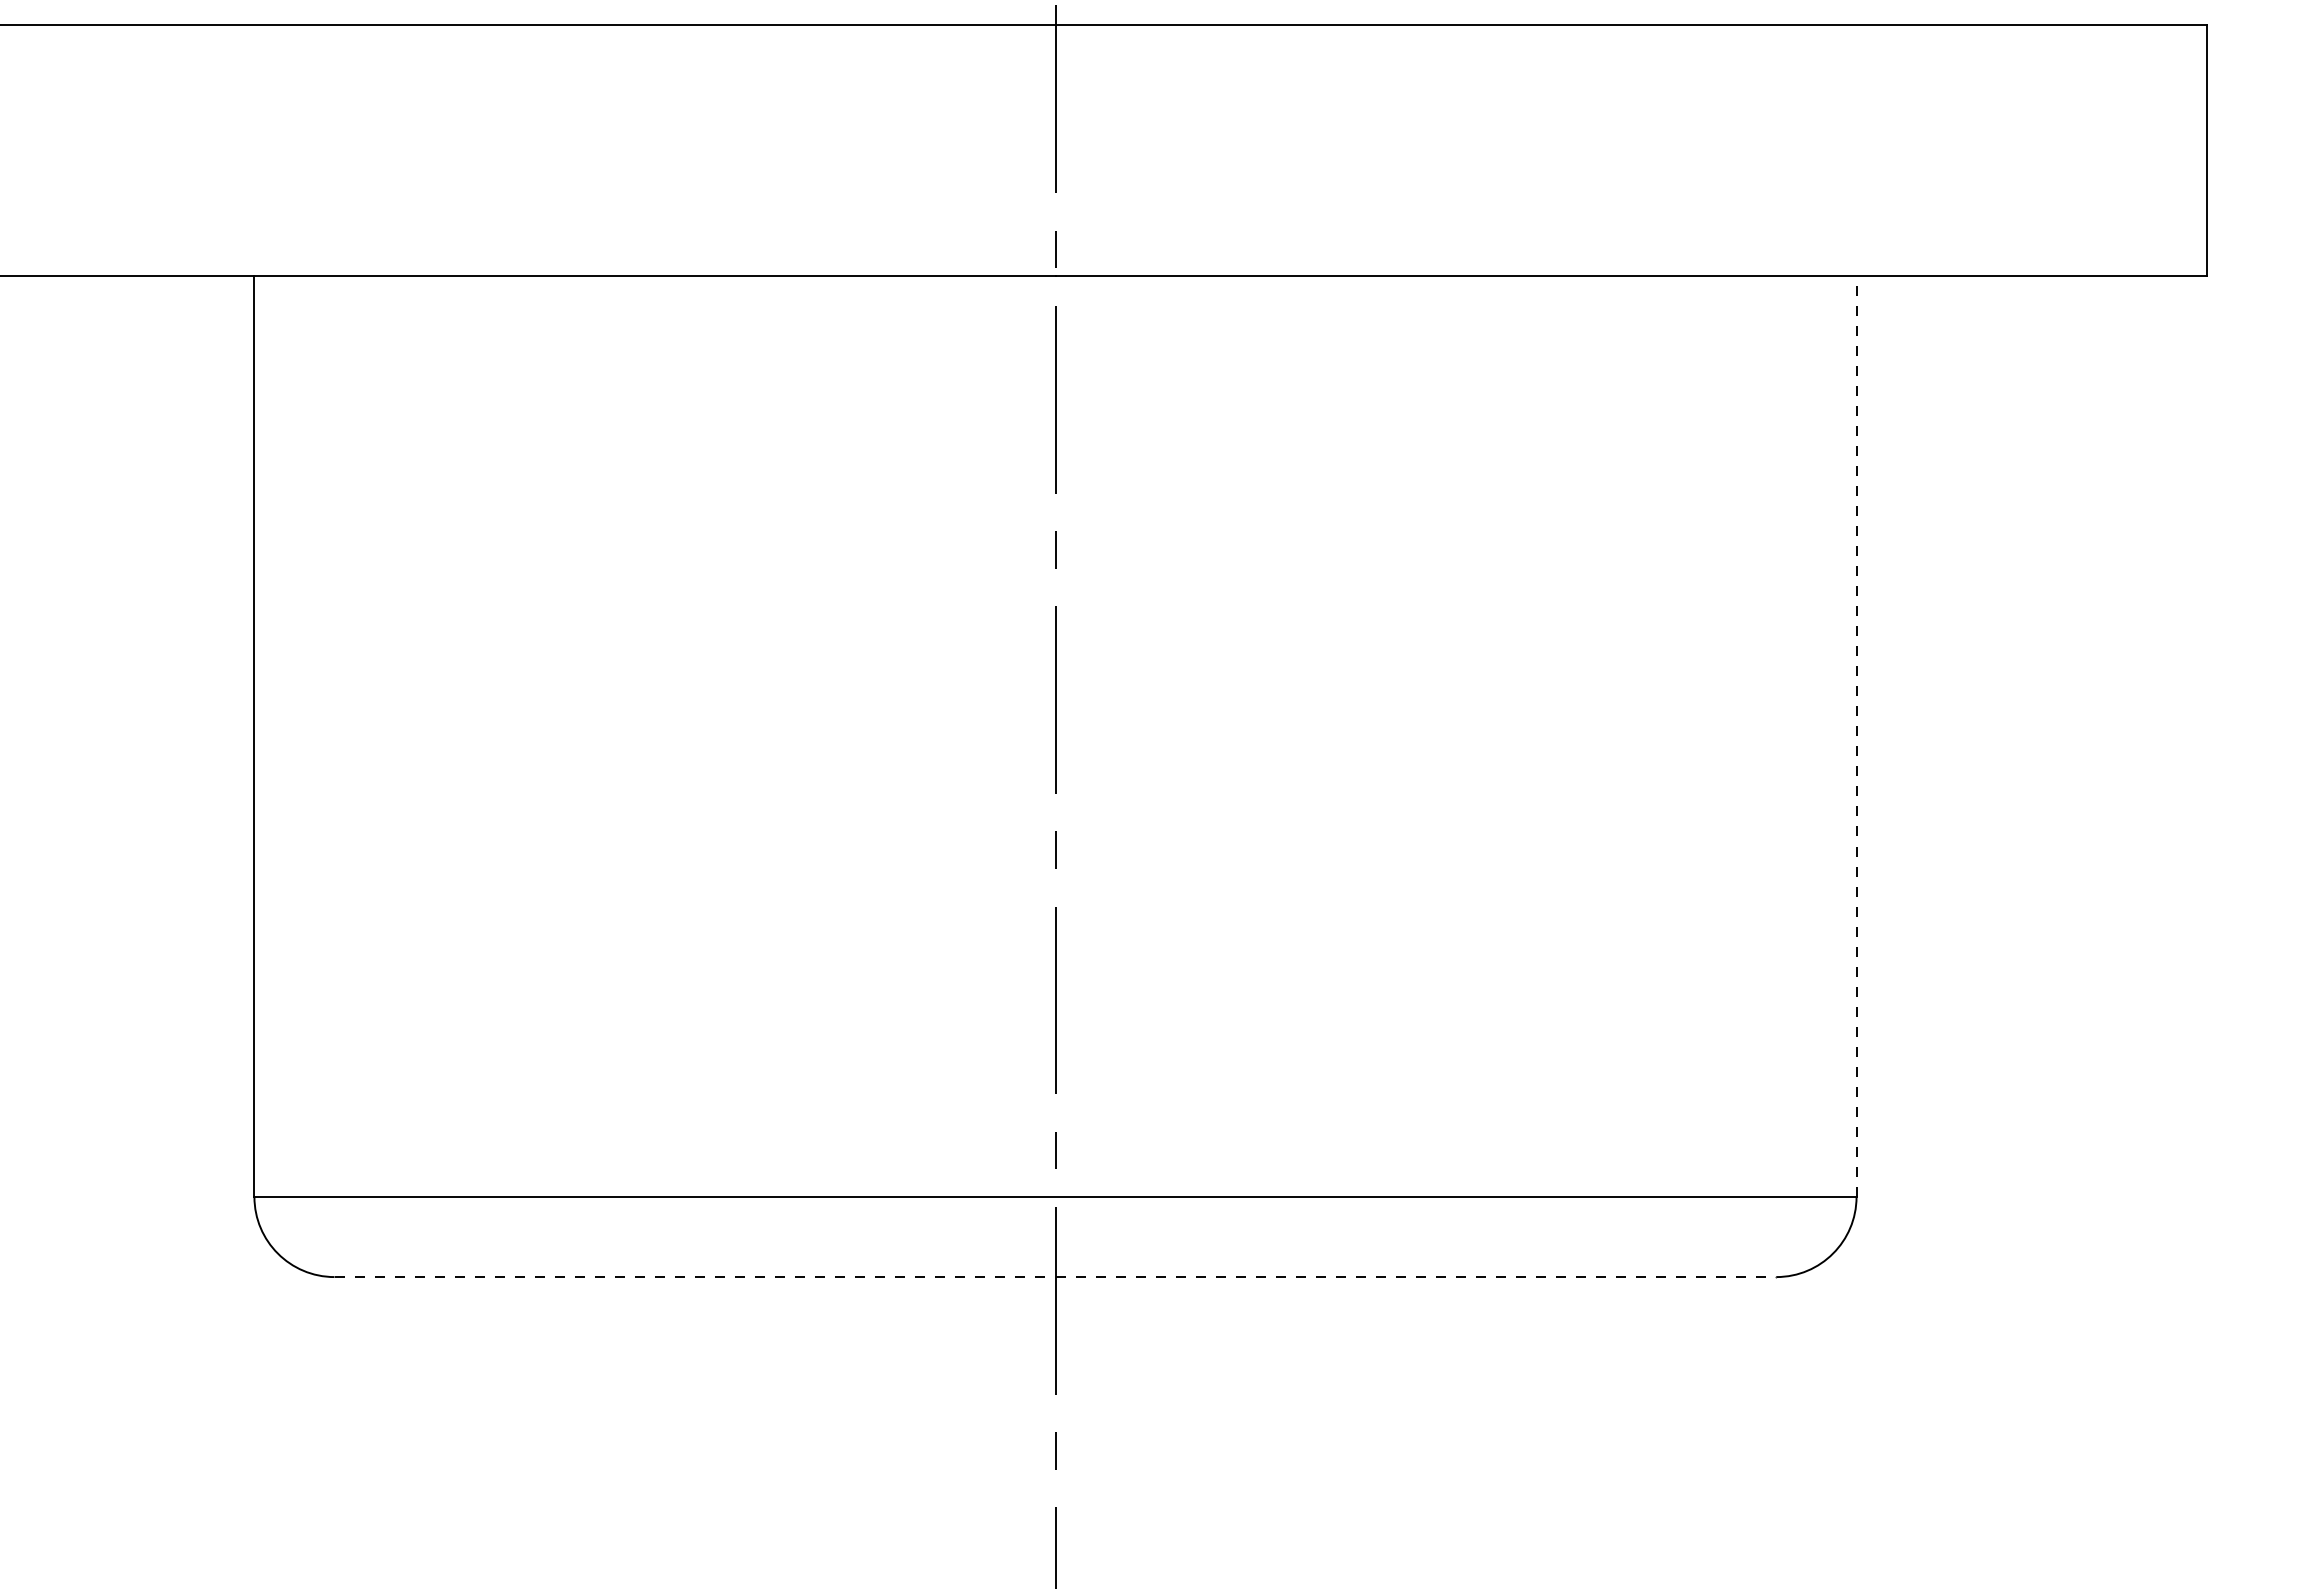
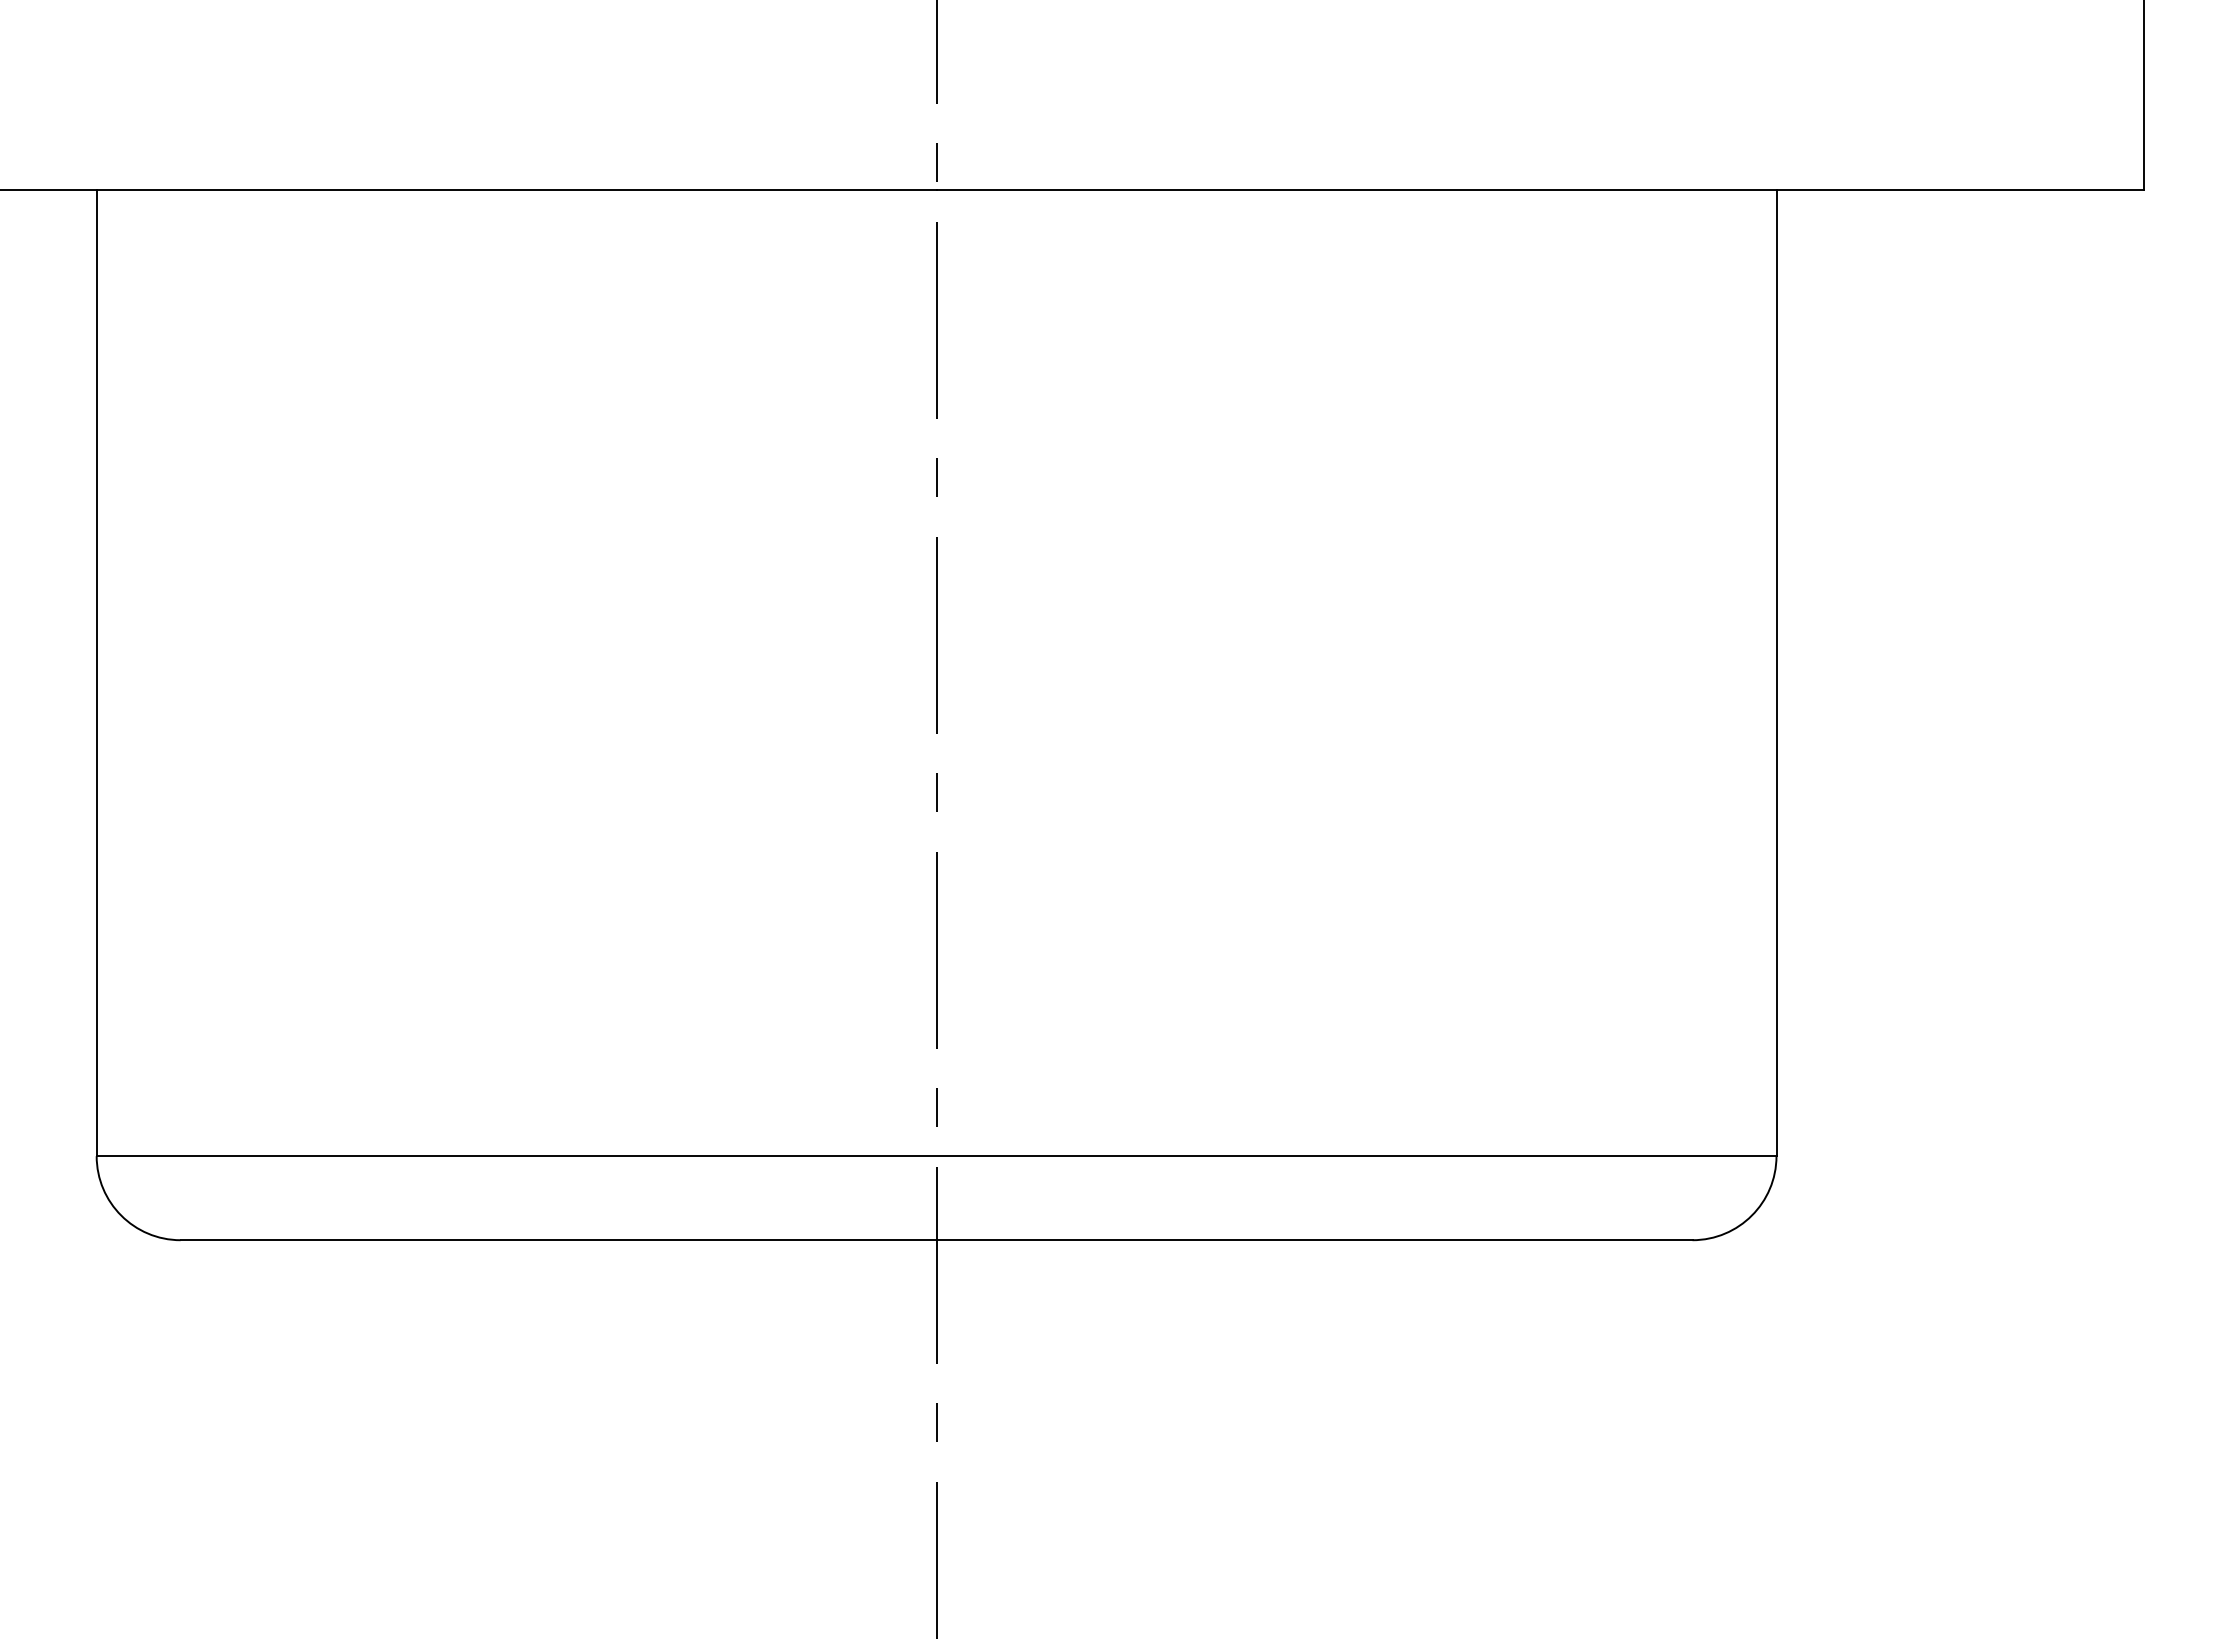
line: (1856, 736) -> (1776, 673), dashed -> solid
line: (1055, 1277) -> (936, 1240), dashed -> solid

